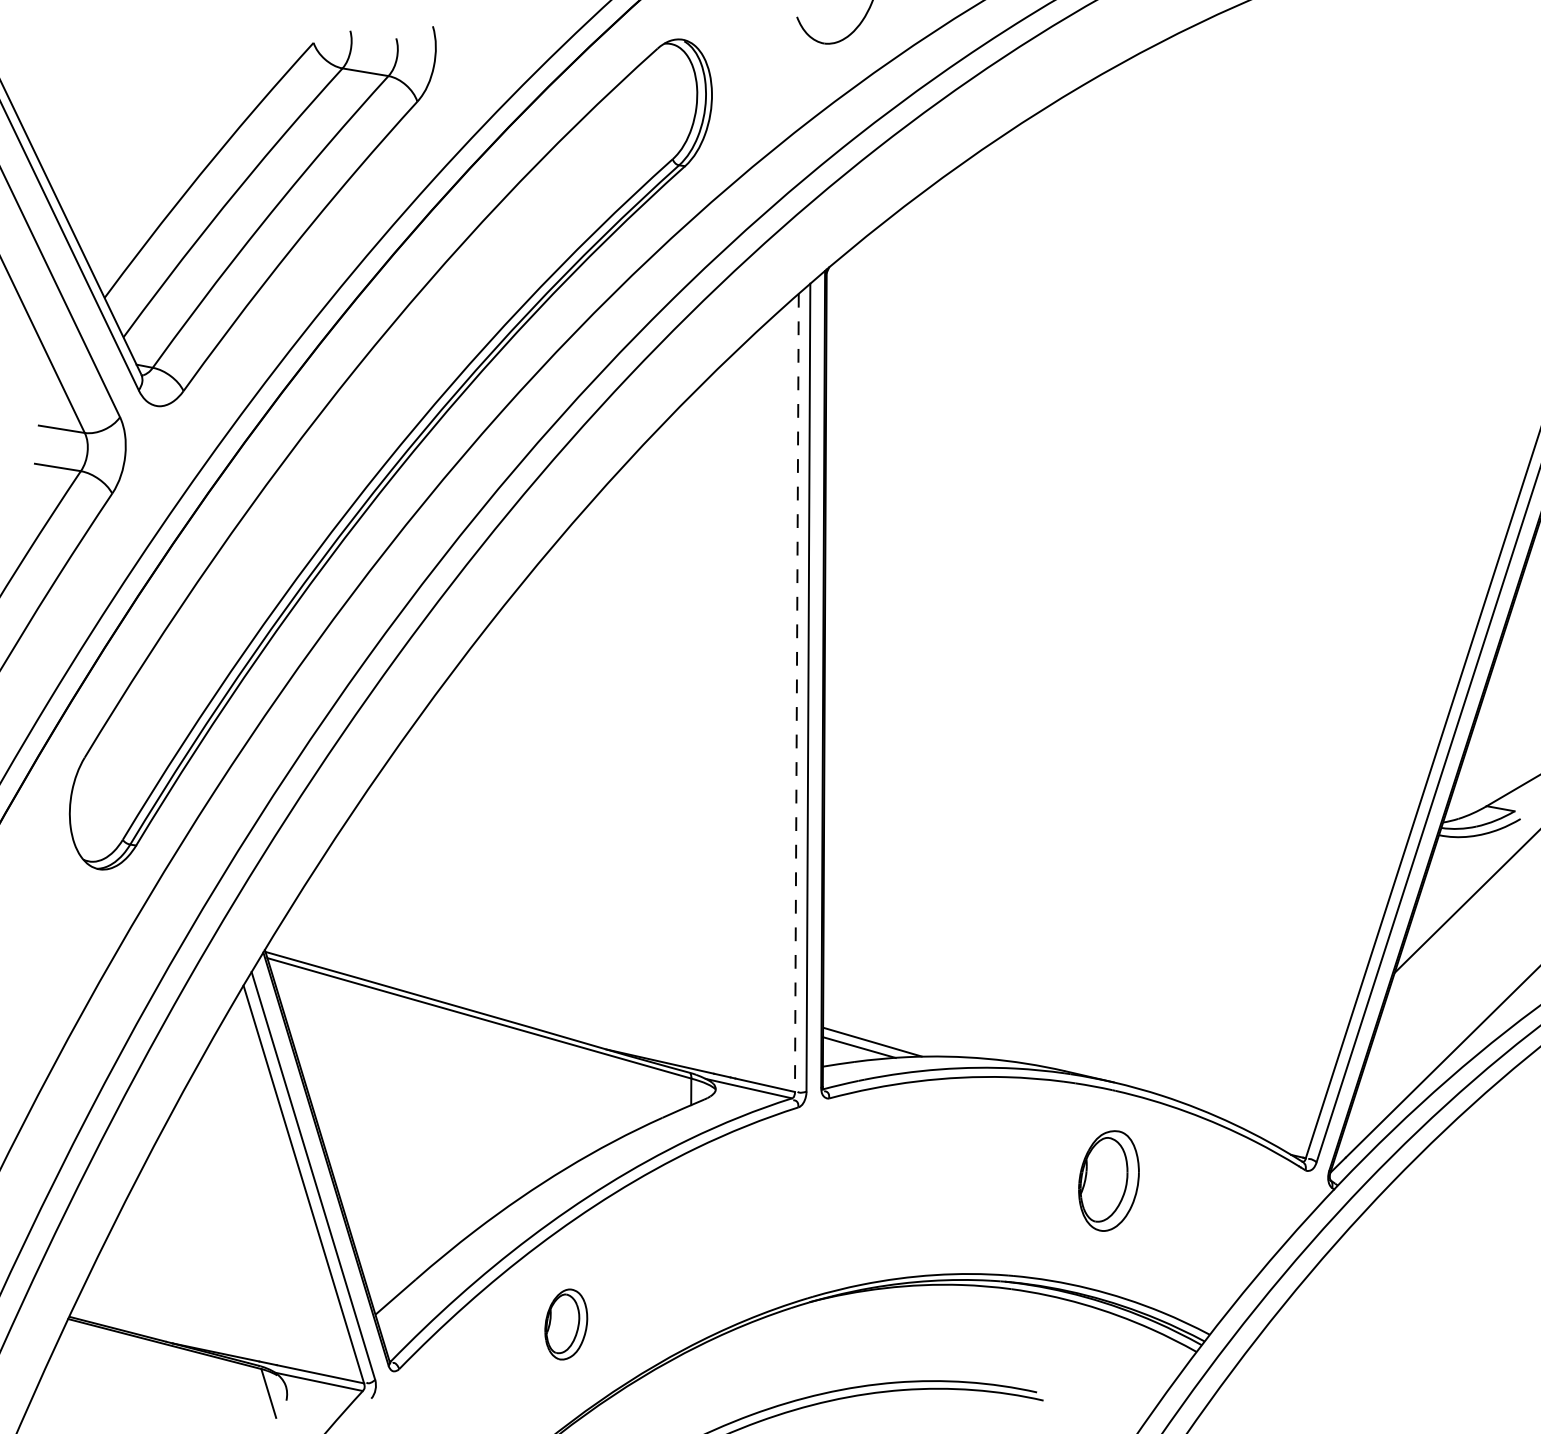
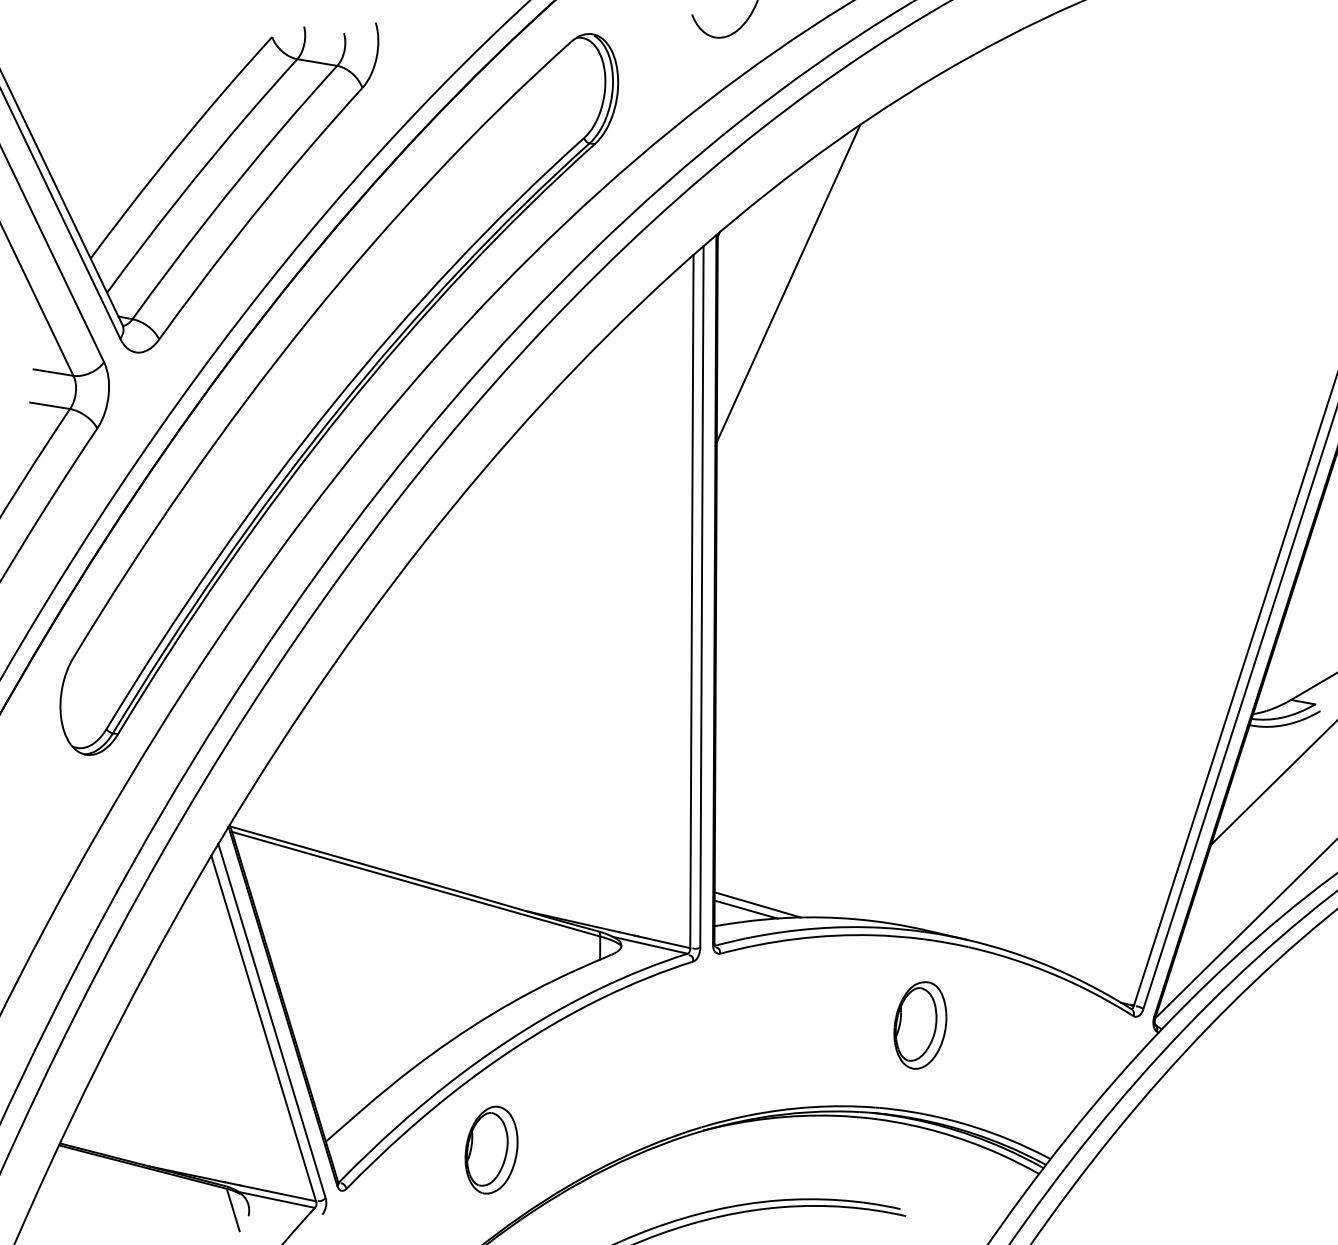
line: (907, 326) -> (787, 283), added
line: (796, 693) -> (691, 602), dashed -> solid
part: (1108, 1180) -> (919, 1025), moved
part: (566, 1324) -> (491, 1150), size x1.43

